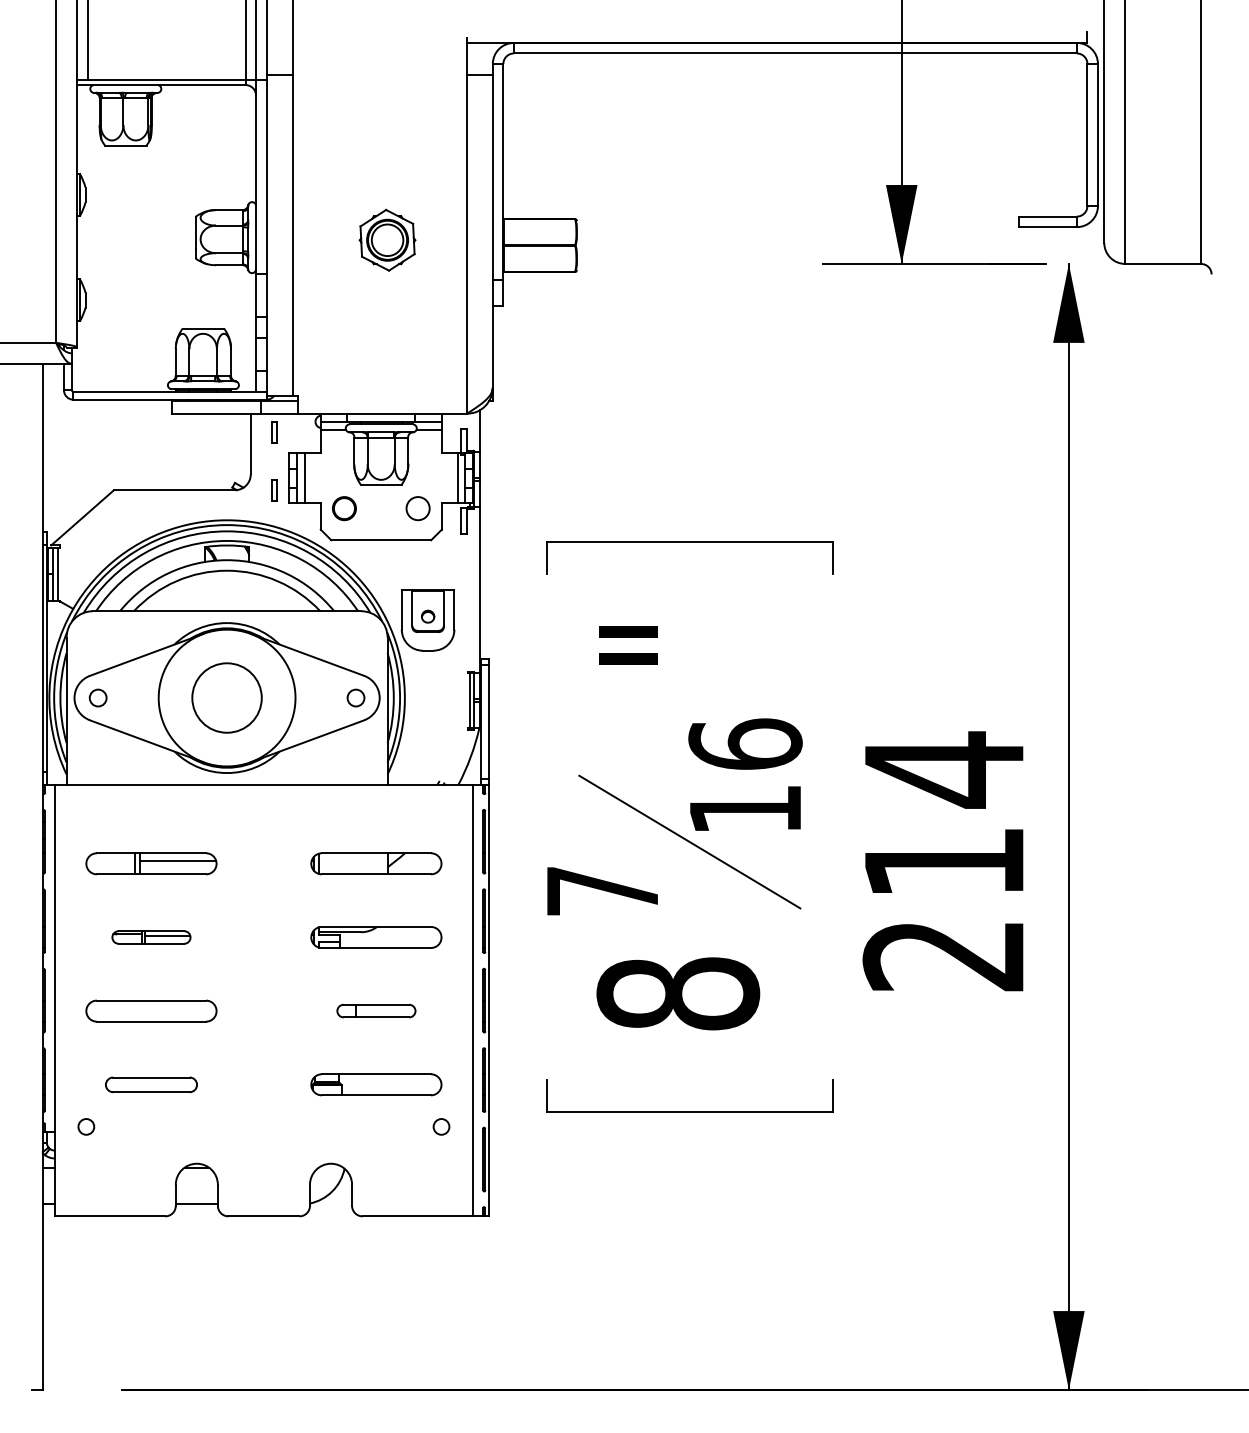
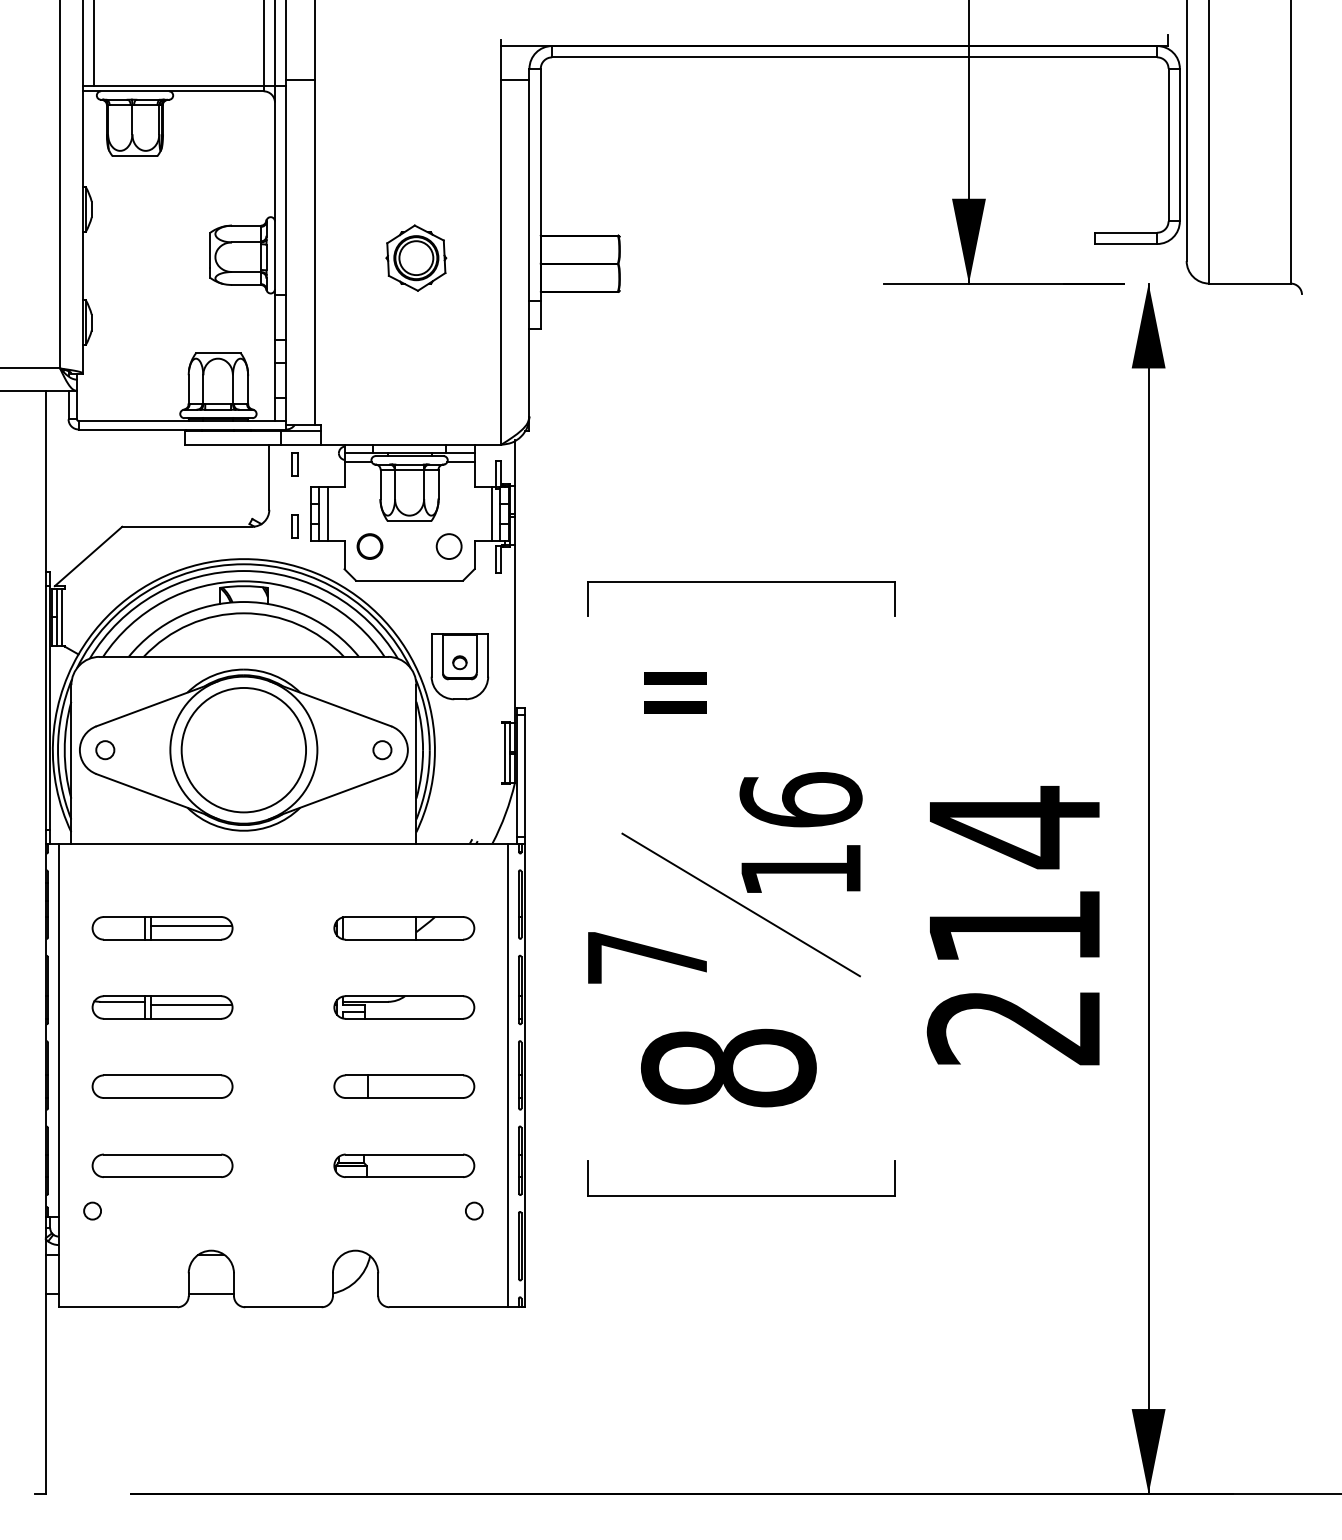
circle: (226, 697) -> (243, 749), size x1.67
part: (151, 937) -> (162, 1007), size x1.67
part: (376, 1010) -> (404, 1085), size x1.67
part: (151, 1084) -> (162, 1165), size x1.43

